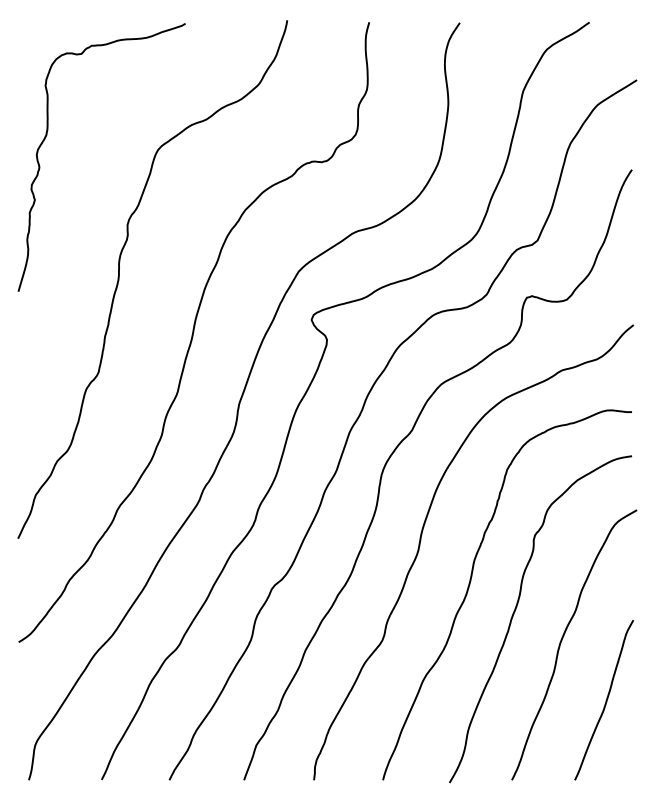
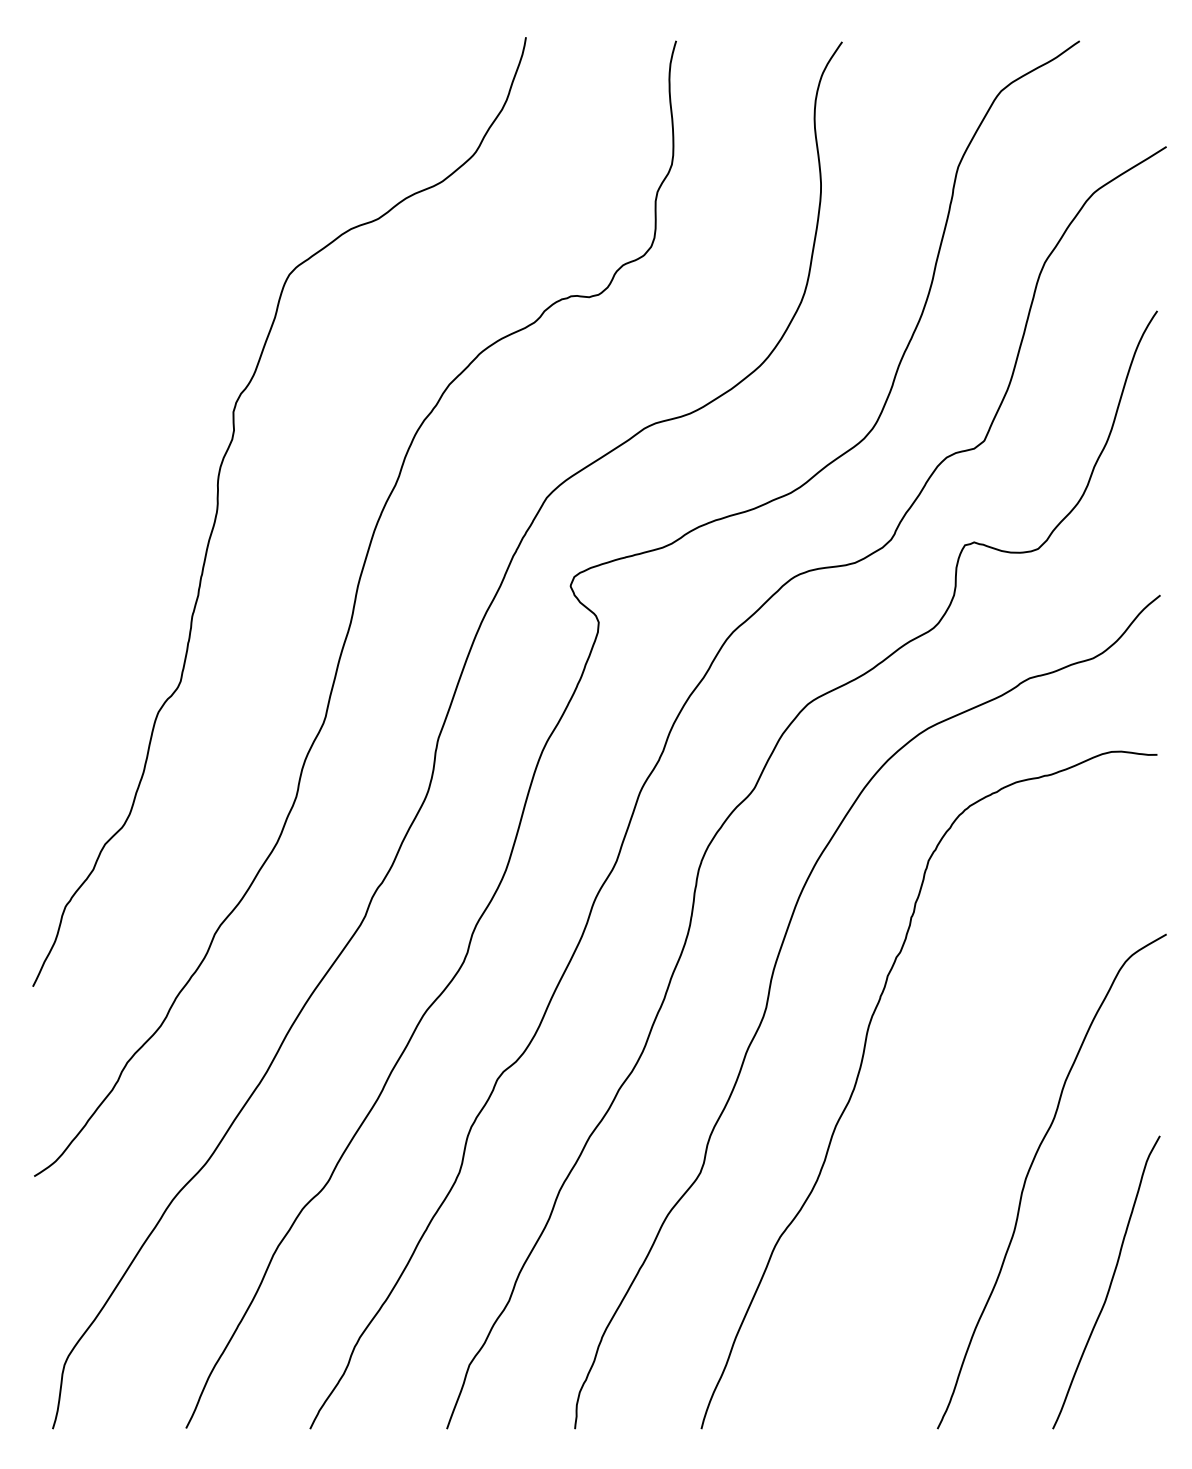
curve: (47, 135) -> (86, 248), removed
curve: (515, 612) -> (943, 1121), removed

